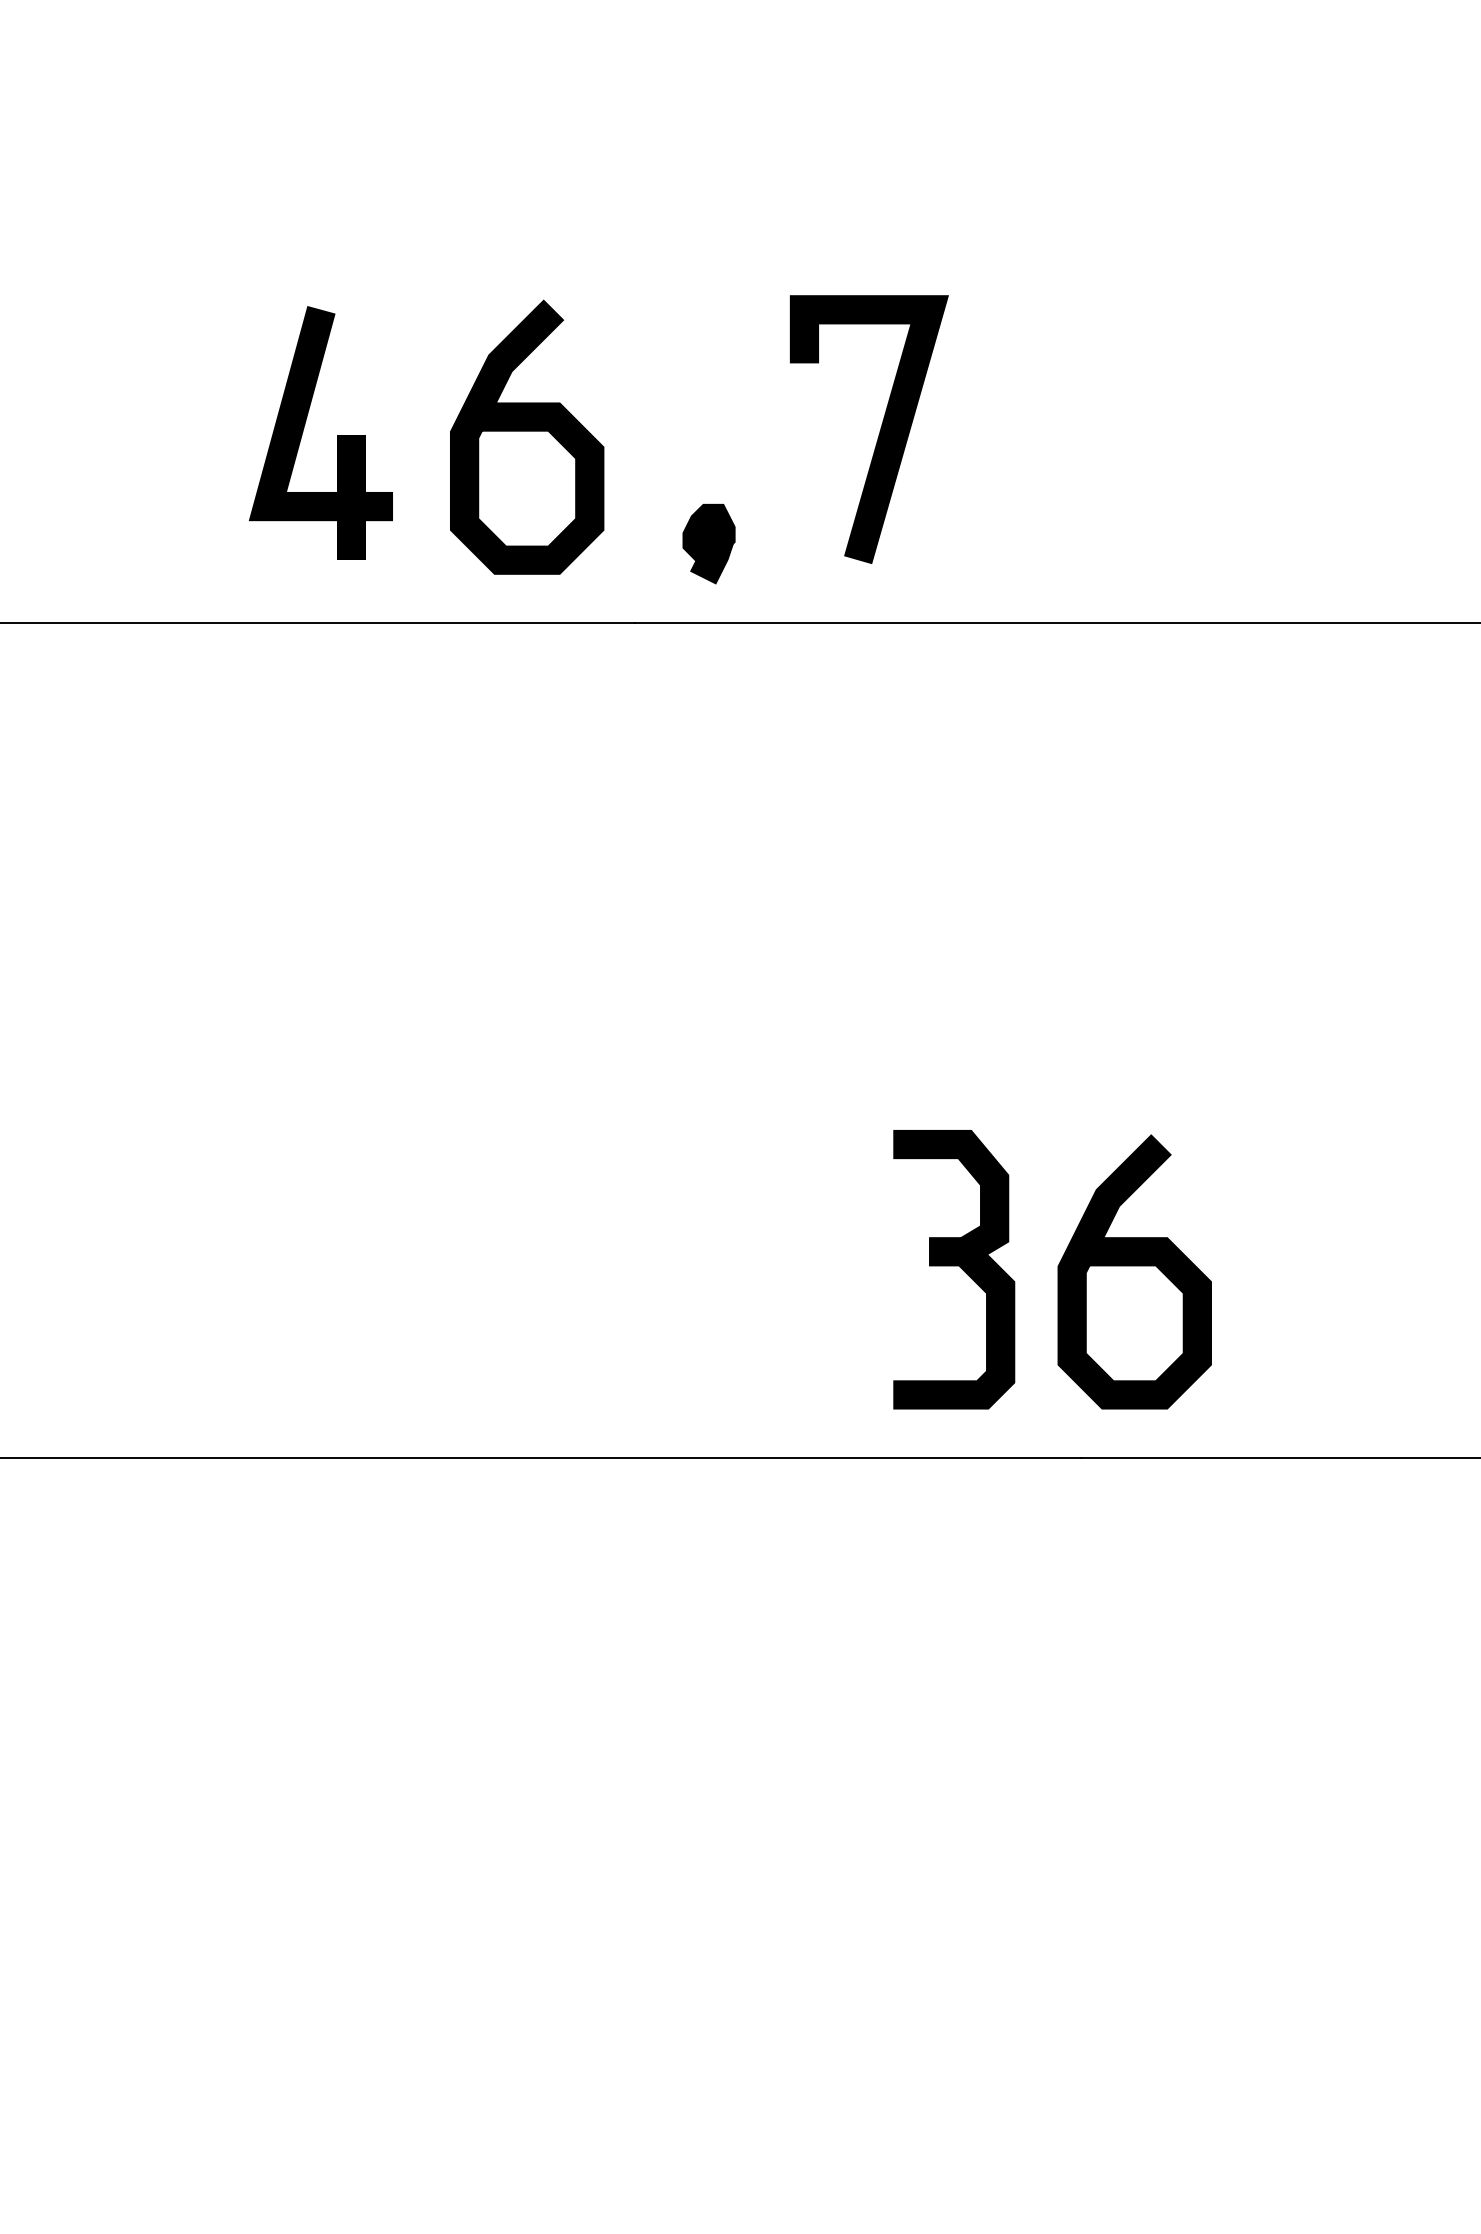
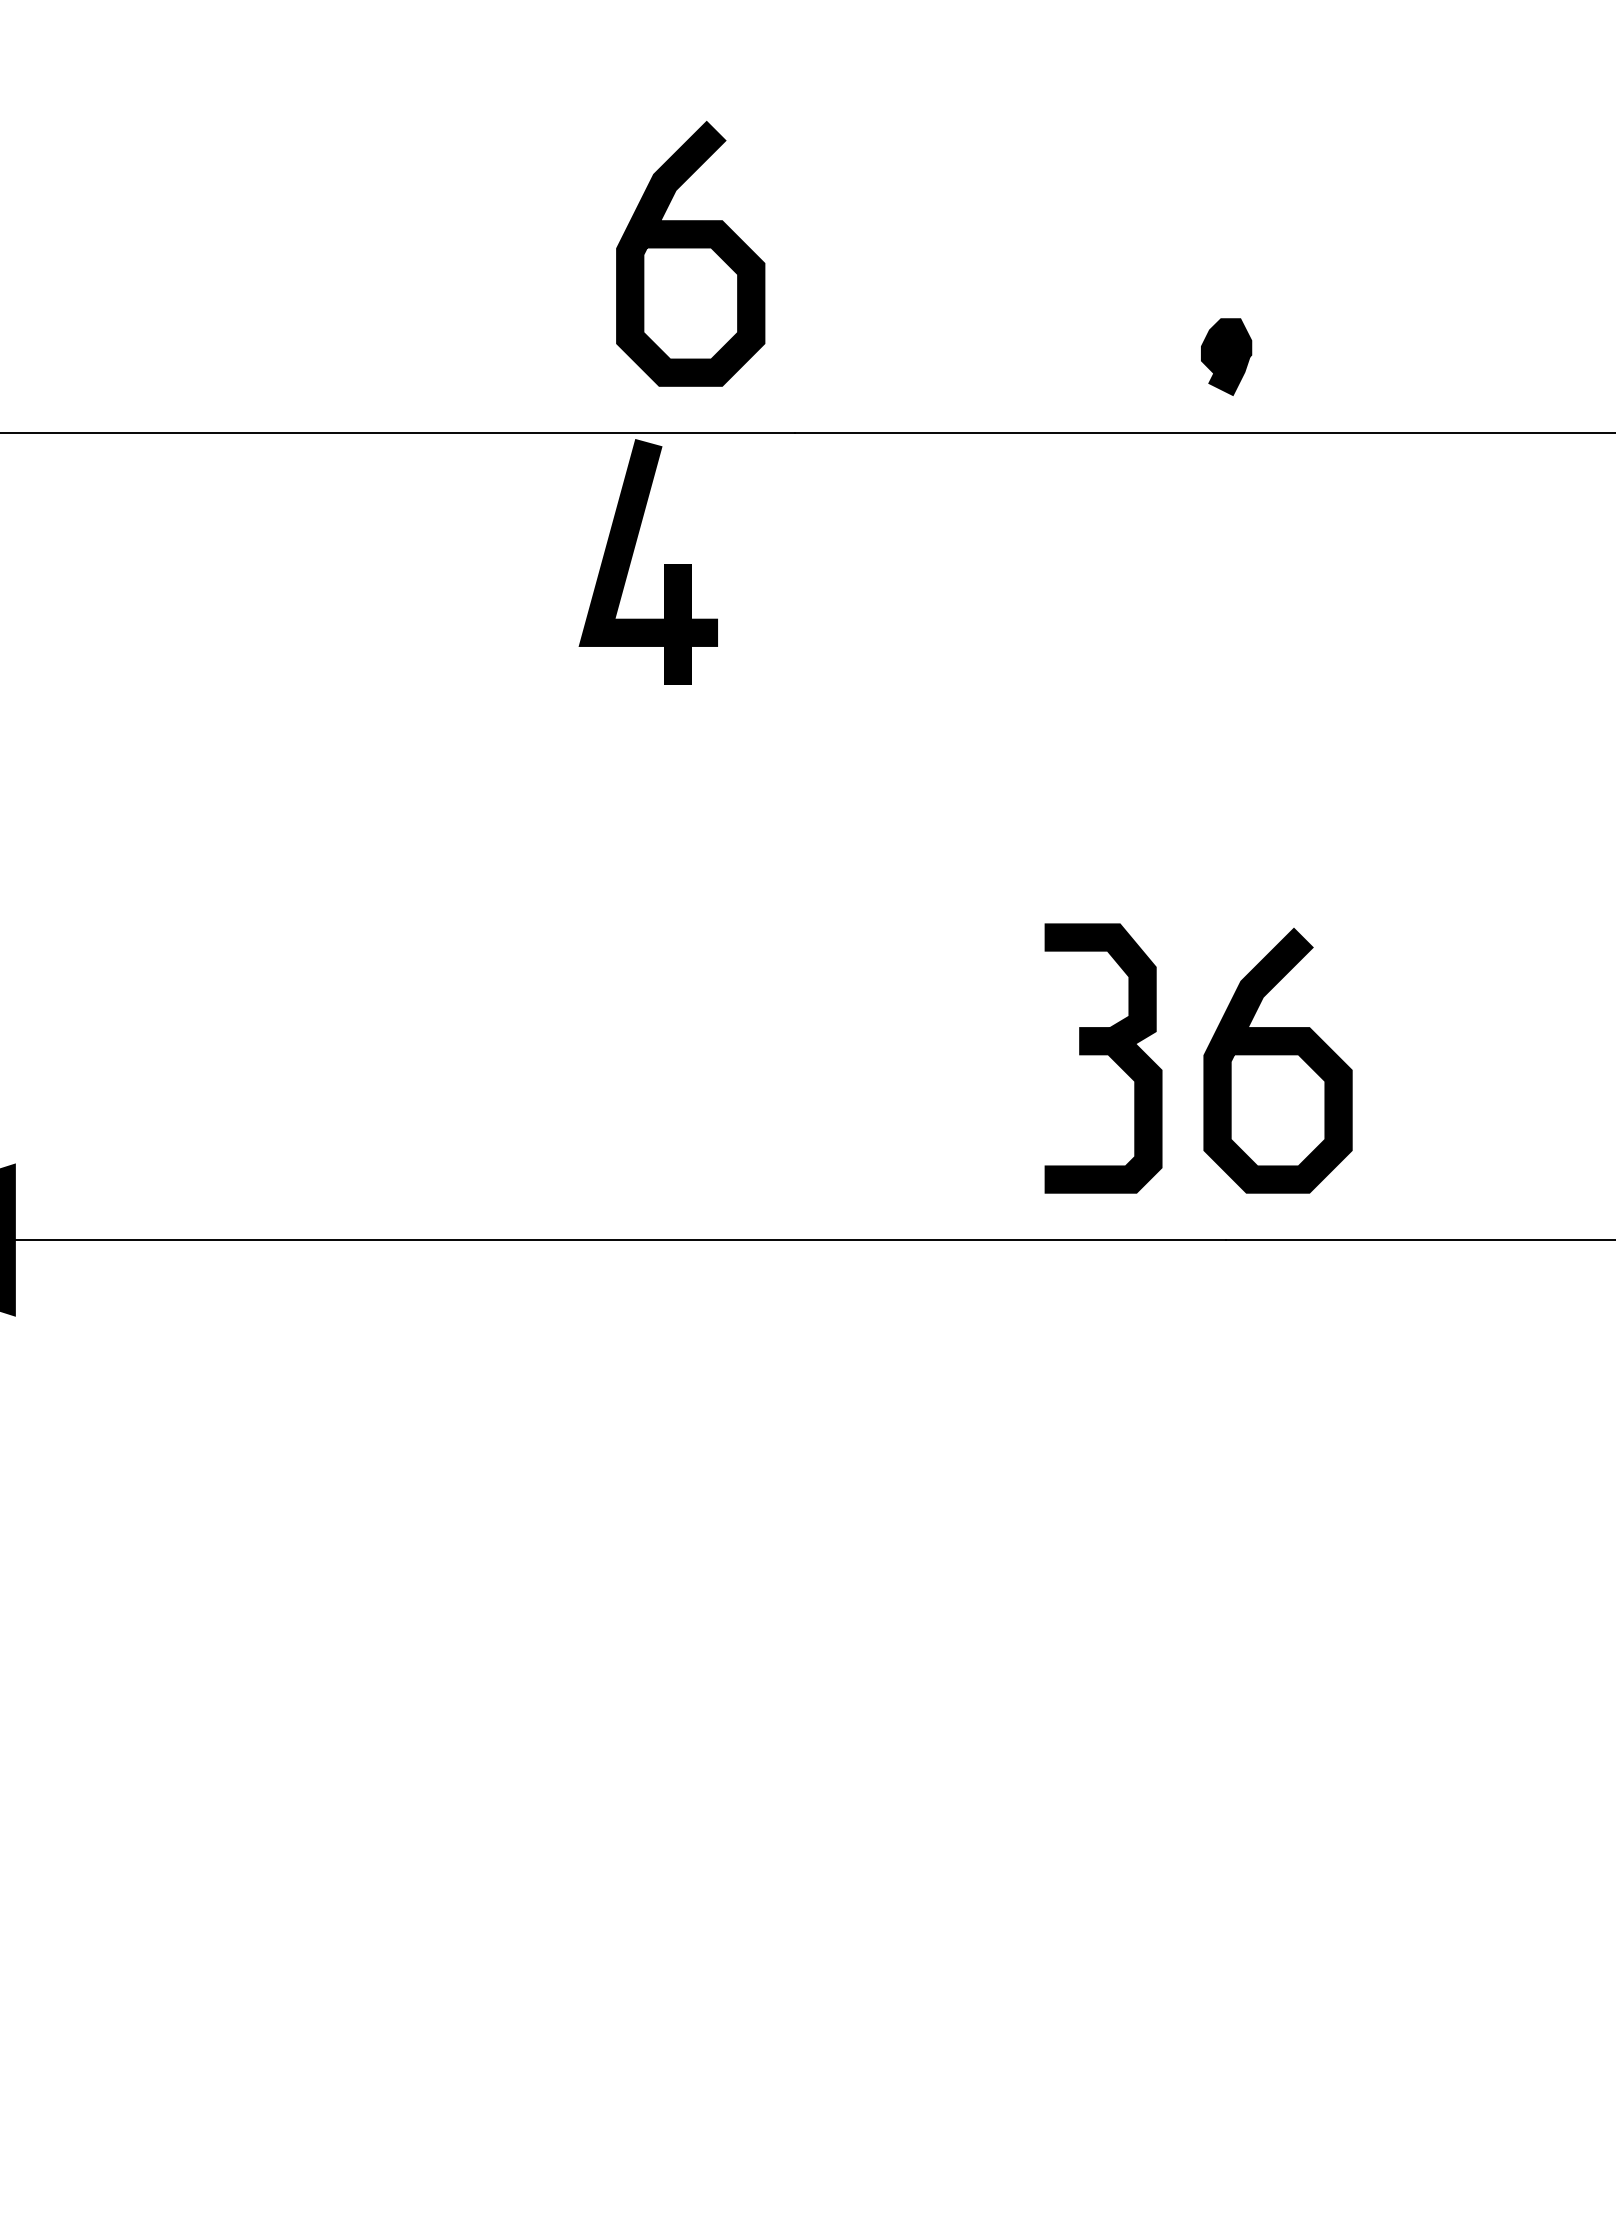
part: (304, 428) -> (632, 557), moved
line: (878, 433) -> (1030, 250), removed
part: (709, 543) -> (1226, 356), moved

